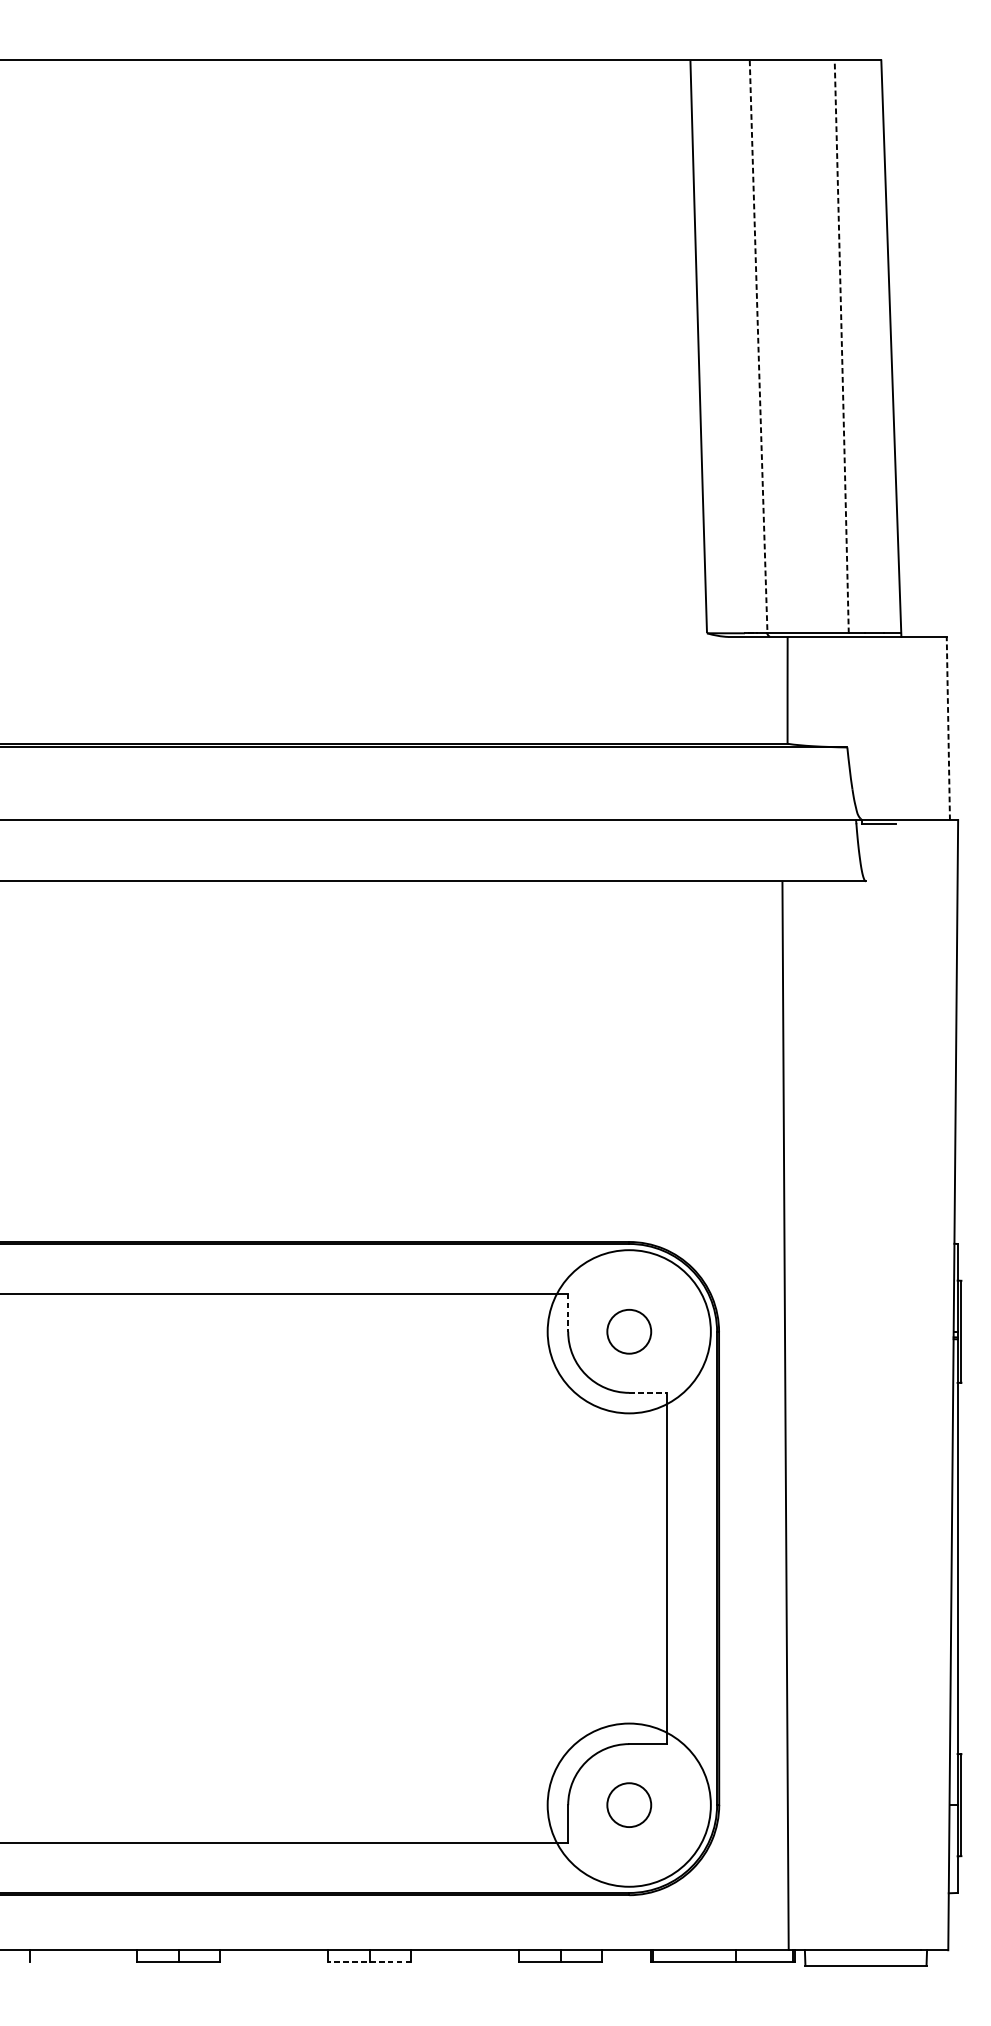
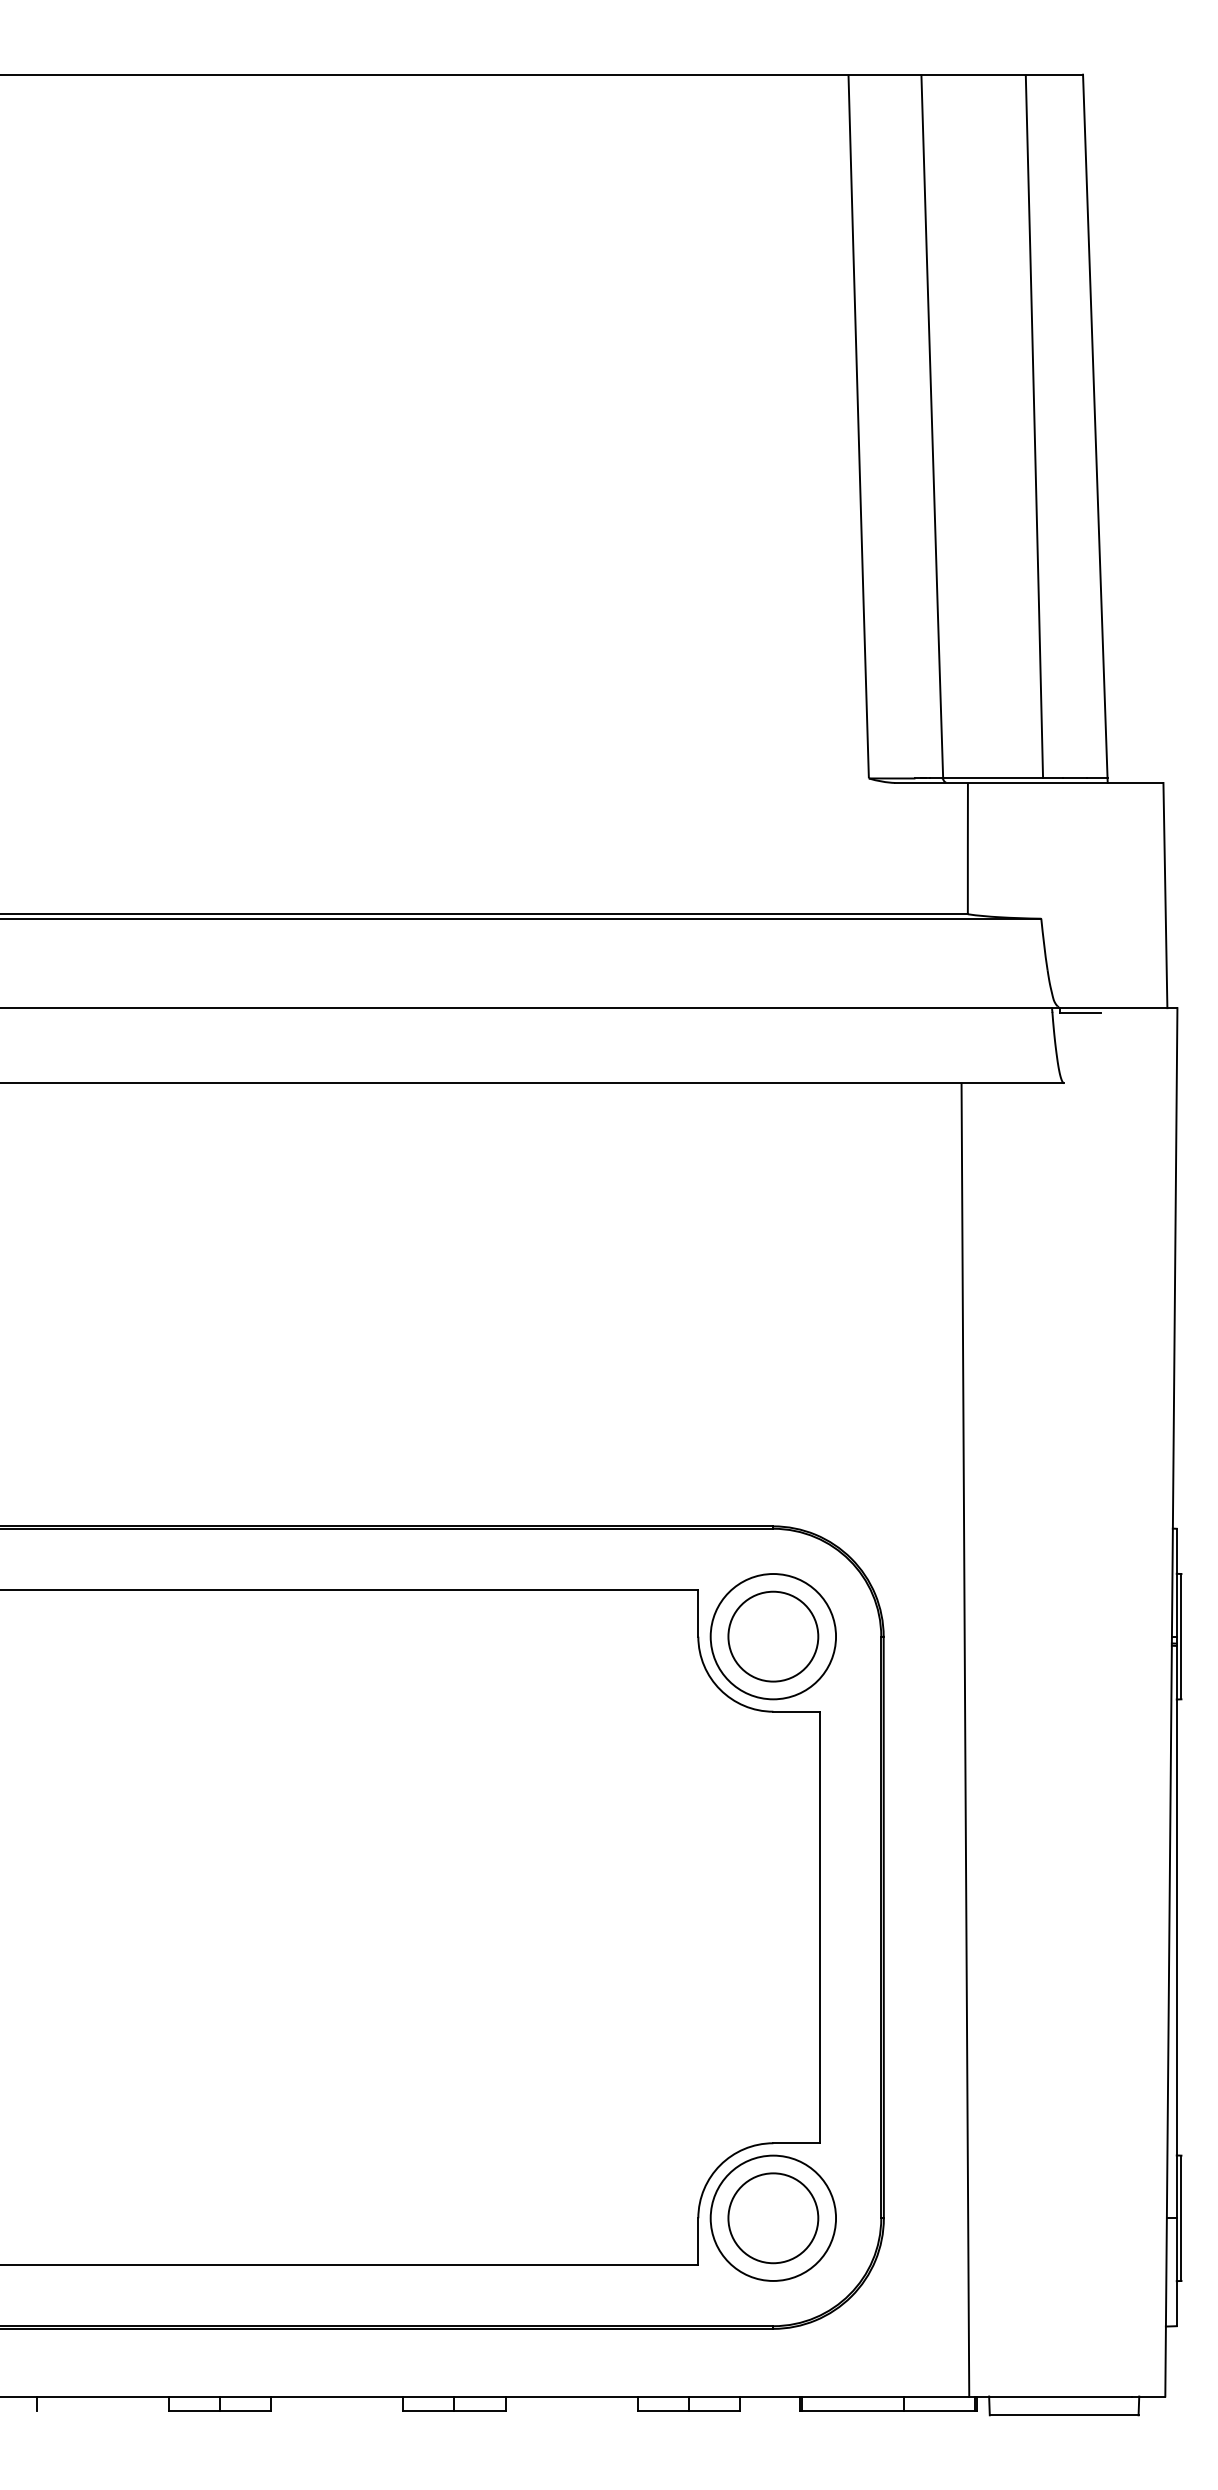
arc: (758, 346) -> (932, 426), dashed -> solid
arc: (841, 346) -> (1034, 426), dashed -> solid
line: (948, 728) -> (1165, 895), dashed -> solid
line: (568, 1312) -> (698, 1613), dashed -> solid
circle: (629, 1331) -> (773, 1636), size x0.62
circle: (629, 1331) -> (773, 1636), size x1.67
line: (648, 1392) -> (797, 1711), dashed -> solid
circle: (629, 1804) -> (773, 2217), size x0.62
circle: (629, 1805) -> (773, 2218), size x1.67
line: (368, 1961) -> (453, 2410), dashed -> solid

